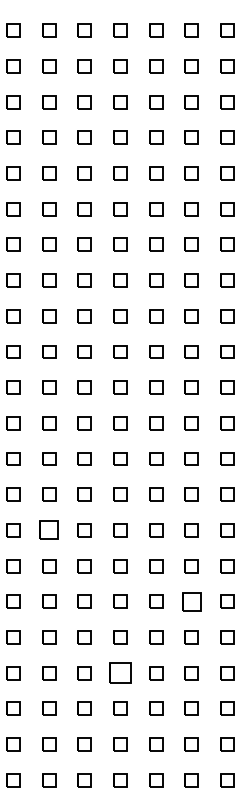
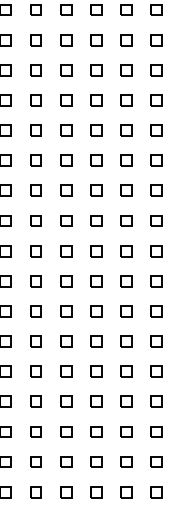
part: (49, 530) -> (36, 281), size x0.71
part: (191, 601) -> (156, 341), size x0.71
part: (120, 673) -> (96, 402), size x0.62

